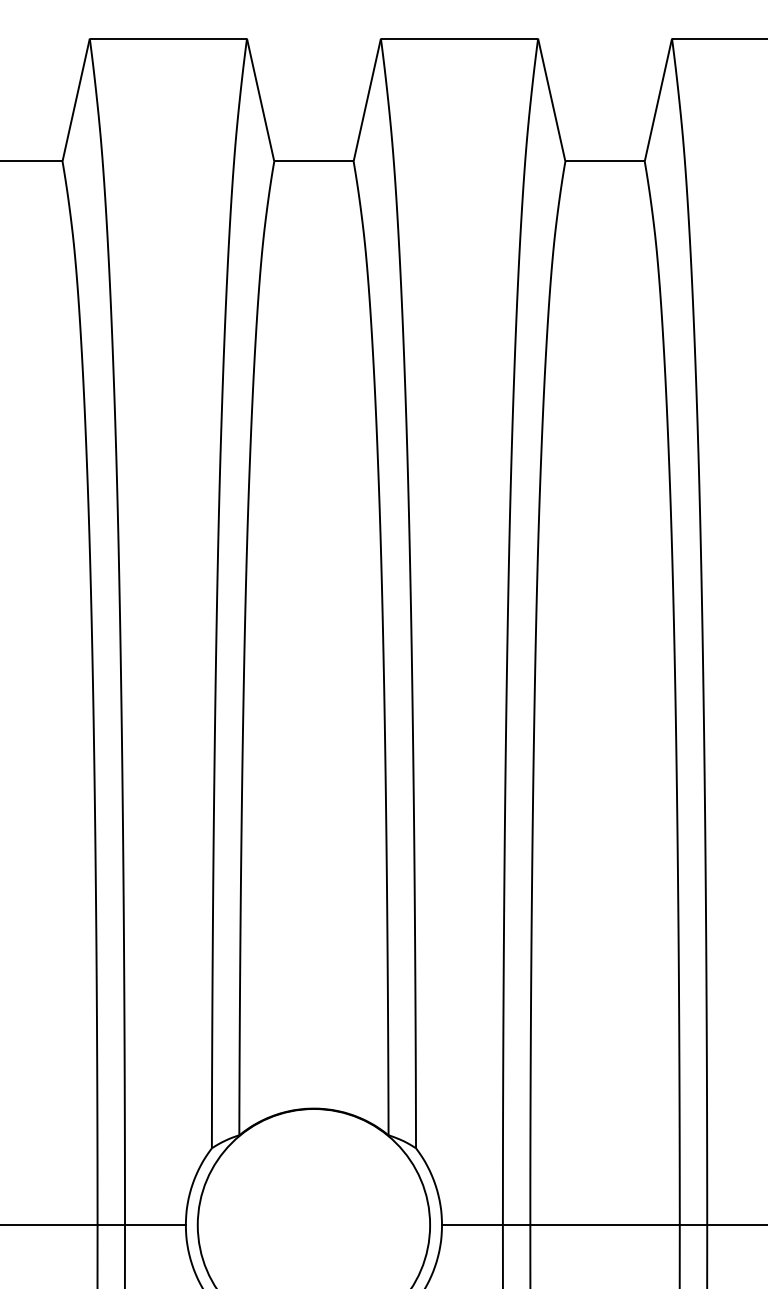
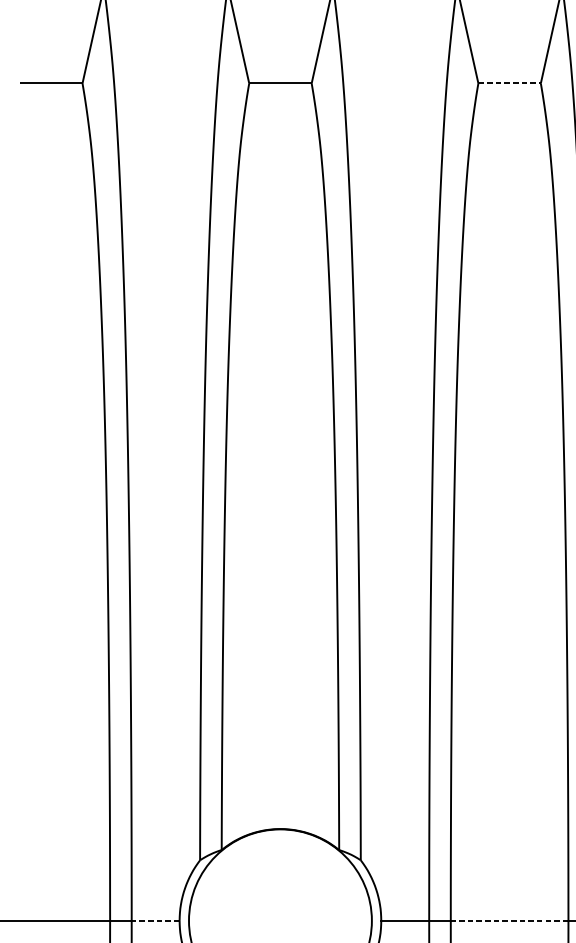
line: (605, 161) -> (509, 83), solid -> dashed
line: (154, 1225) -> (154, 921), solid -> dashed
line: (605, 1225) -> (509, 921), solid -> dashed

